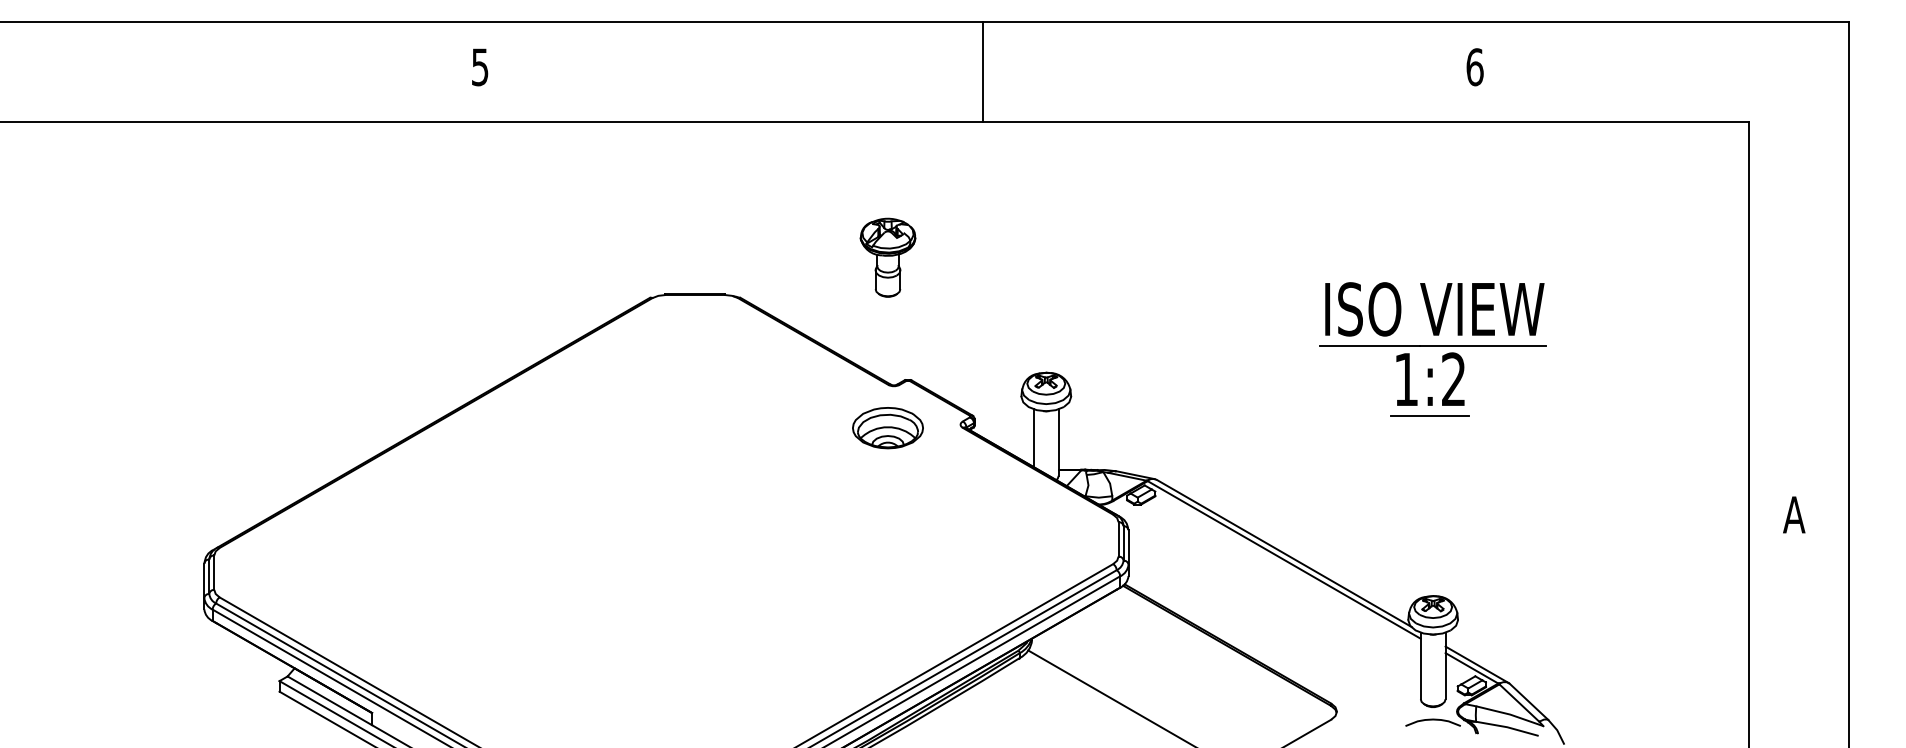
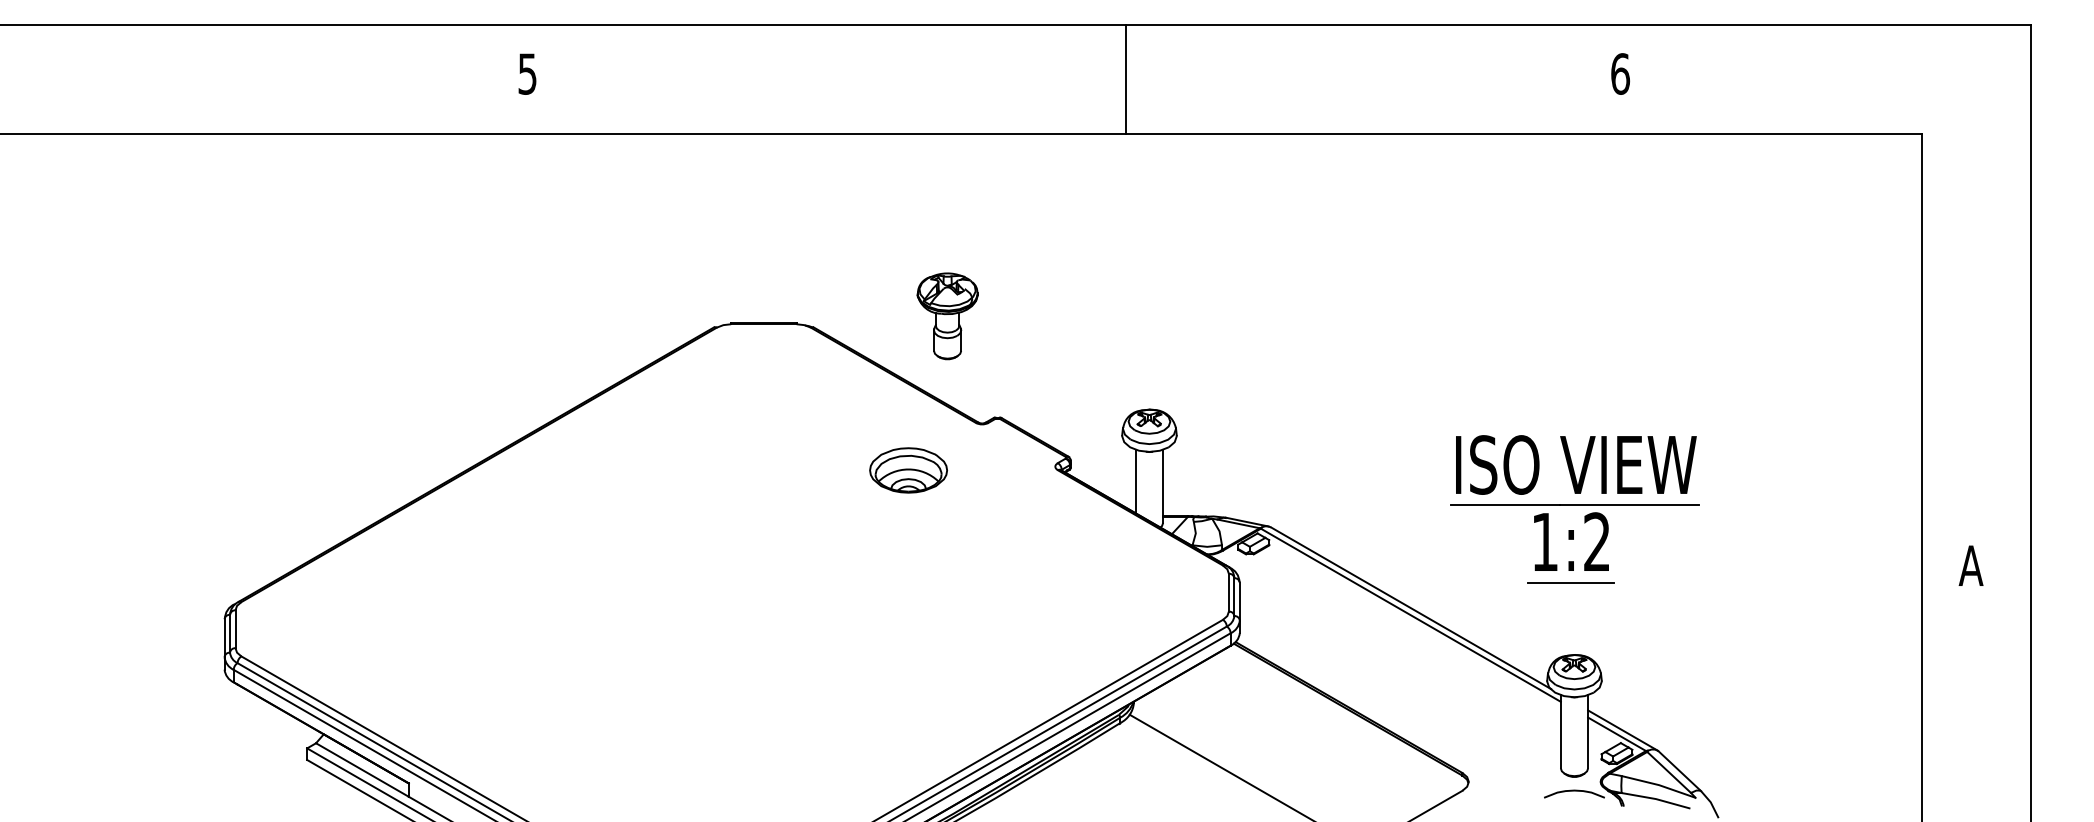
line: (983, 71) -> (1126, 78), moved
part: (887, 257) -> (947, 316), moved
part: (1433, 349) -> (1574, 509), moved
part: (887, 428) -> (908, 470), moved

